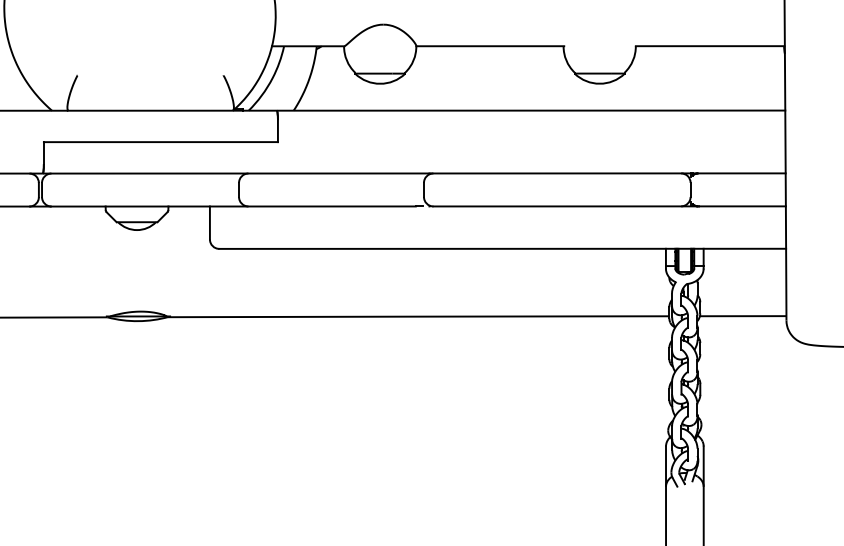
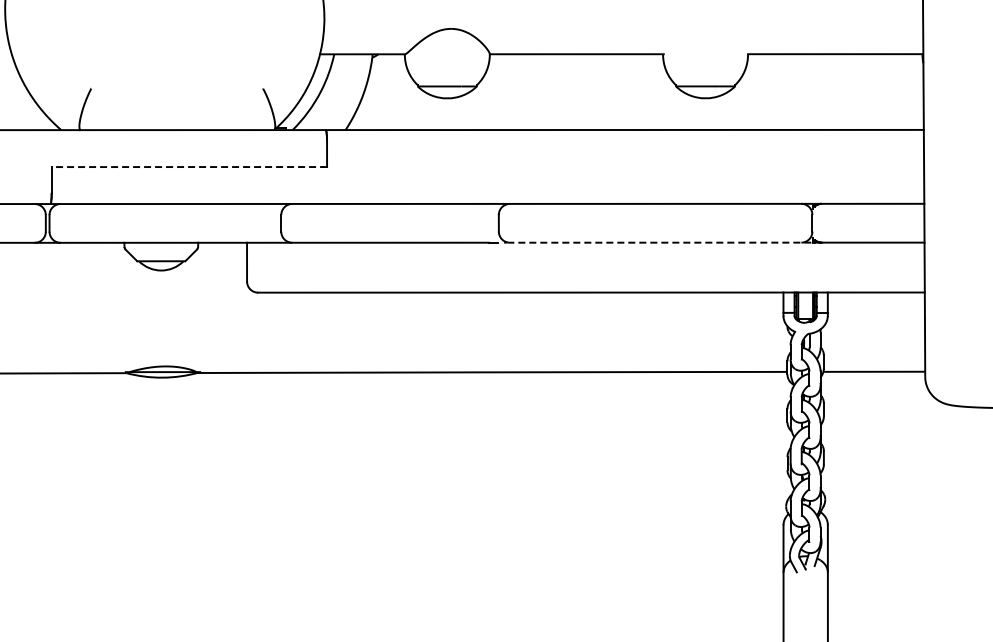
line: (161, 142) -> (189, 167), solid -> dashed
line: (565, 206) -> (665, 242), solid -> dashed

